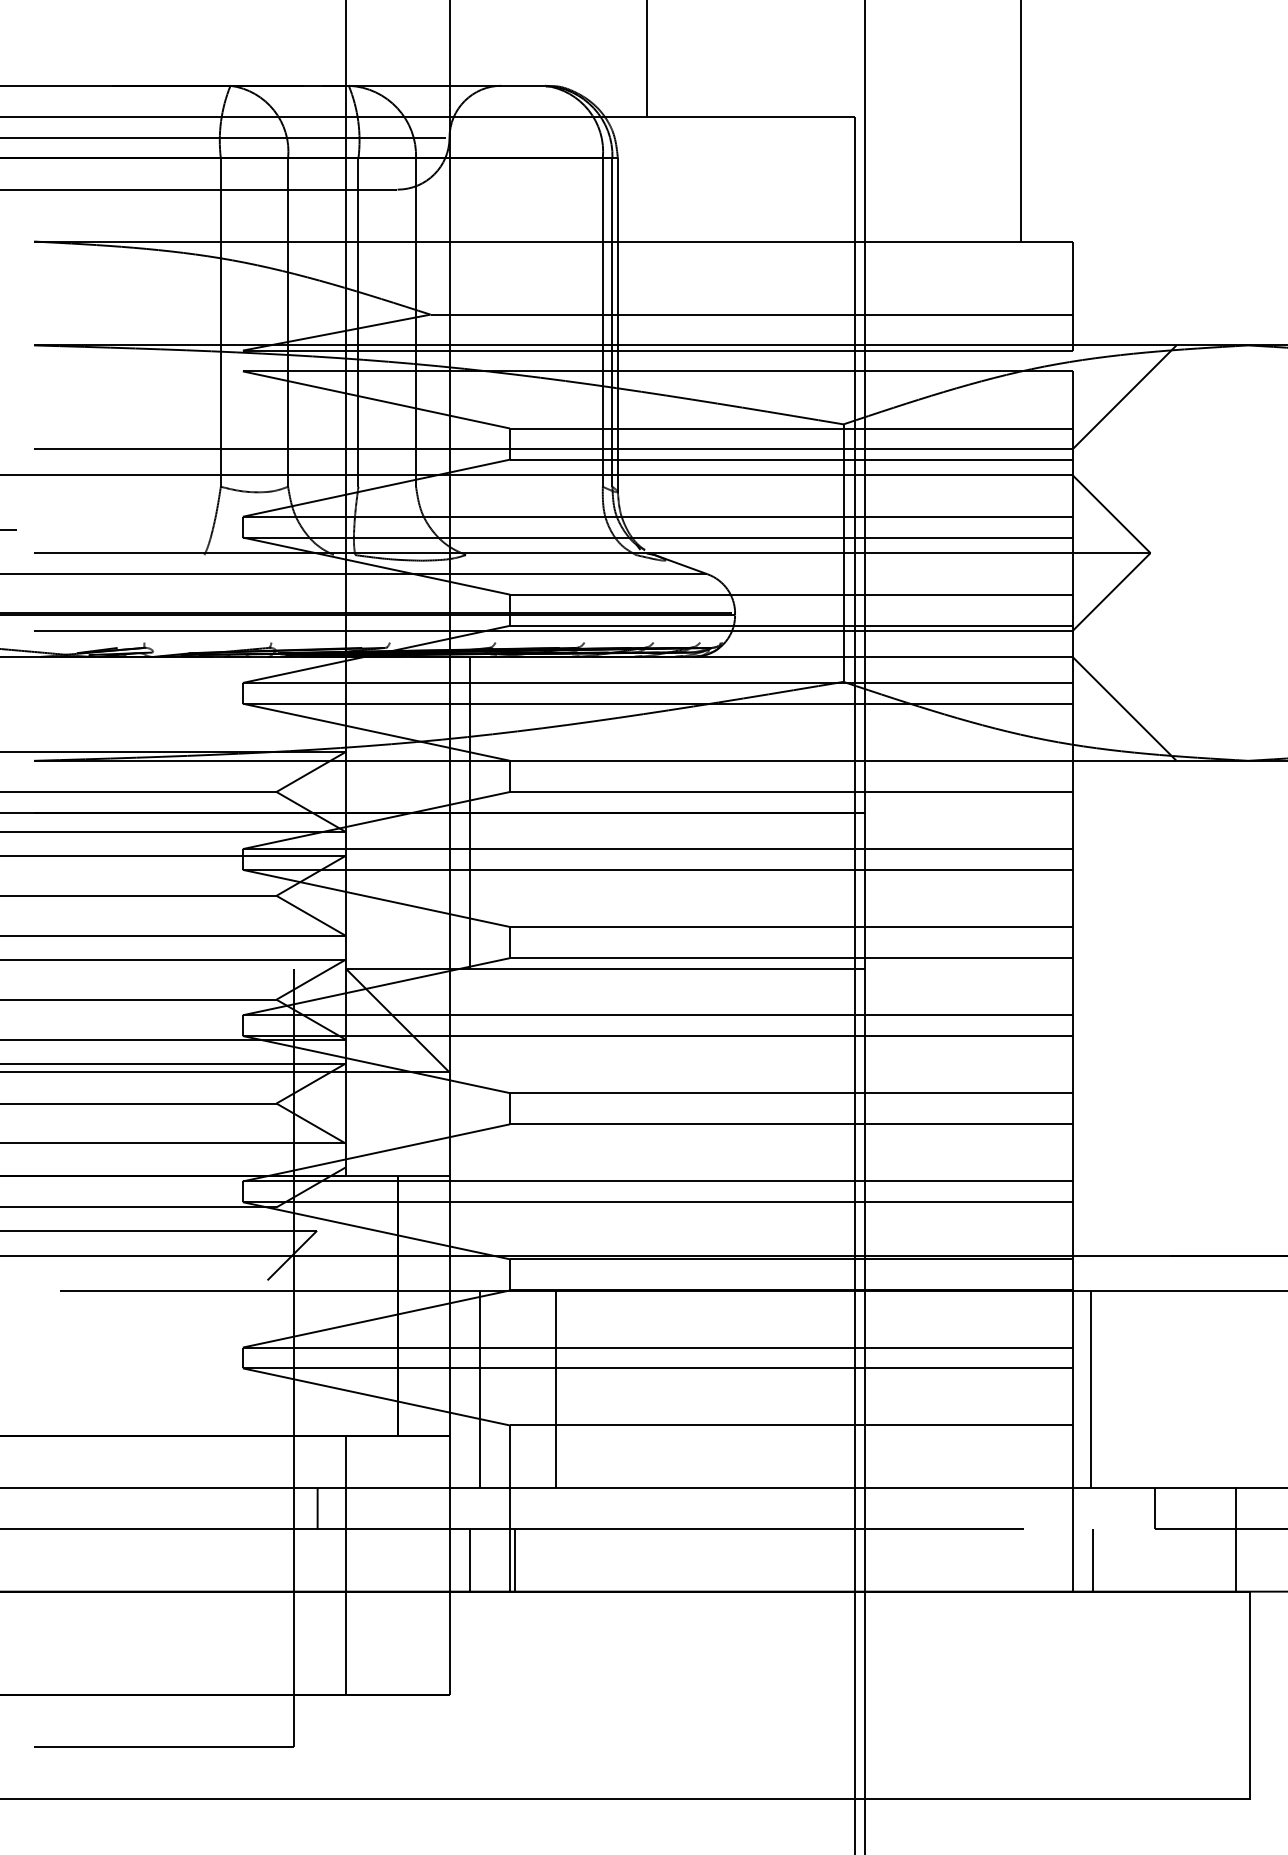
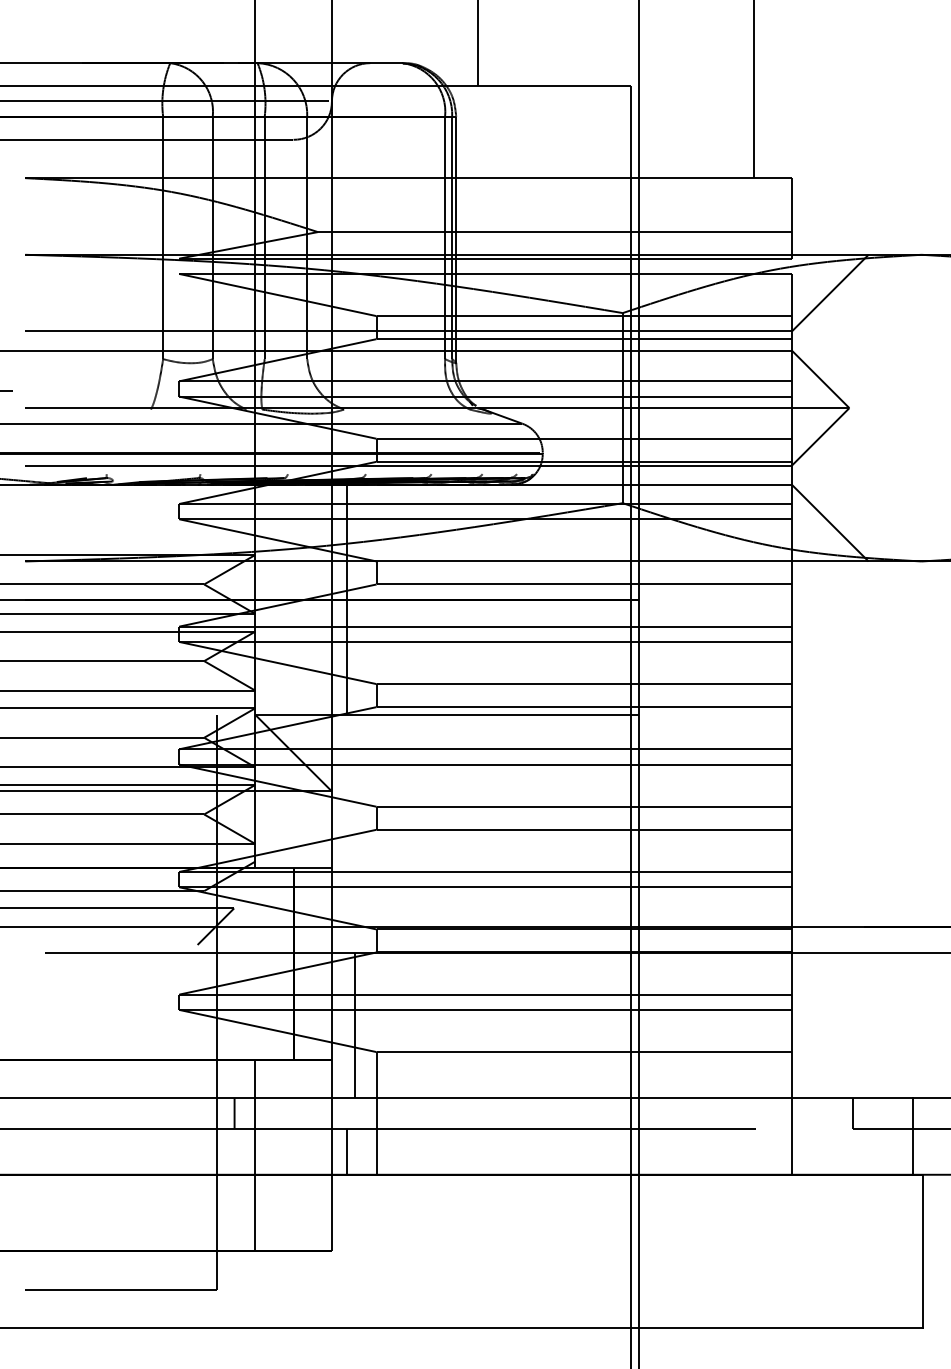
line: (556, 1388) -> (410, 1024), removed
line: (1090, 1388) -> (805, 1024), removed
line: (514, 1560) -> (379, 1151), removed
line: (1093, 1560) -> (807, 1151), removed

